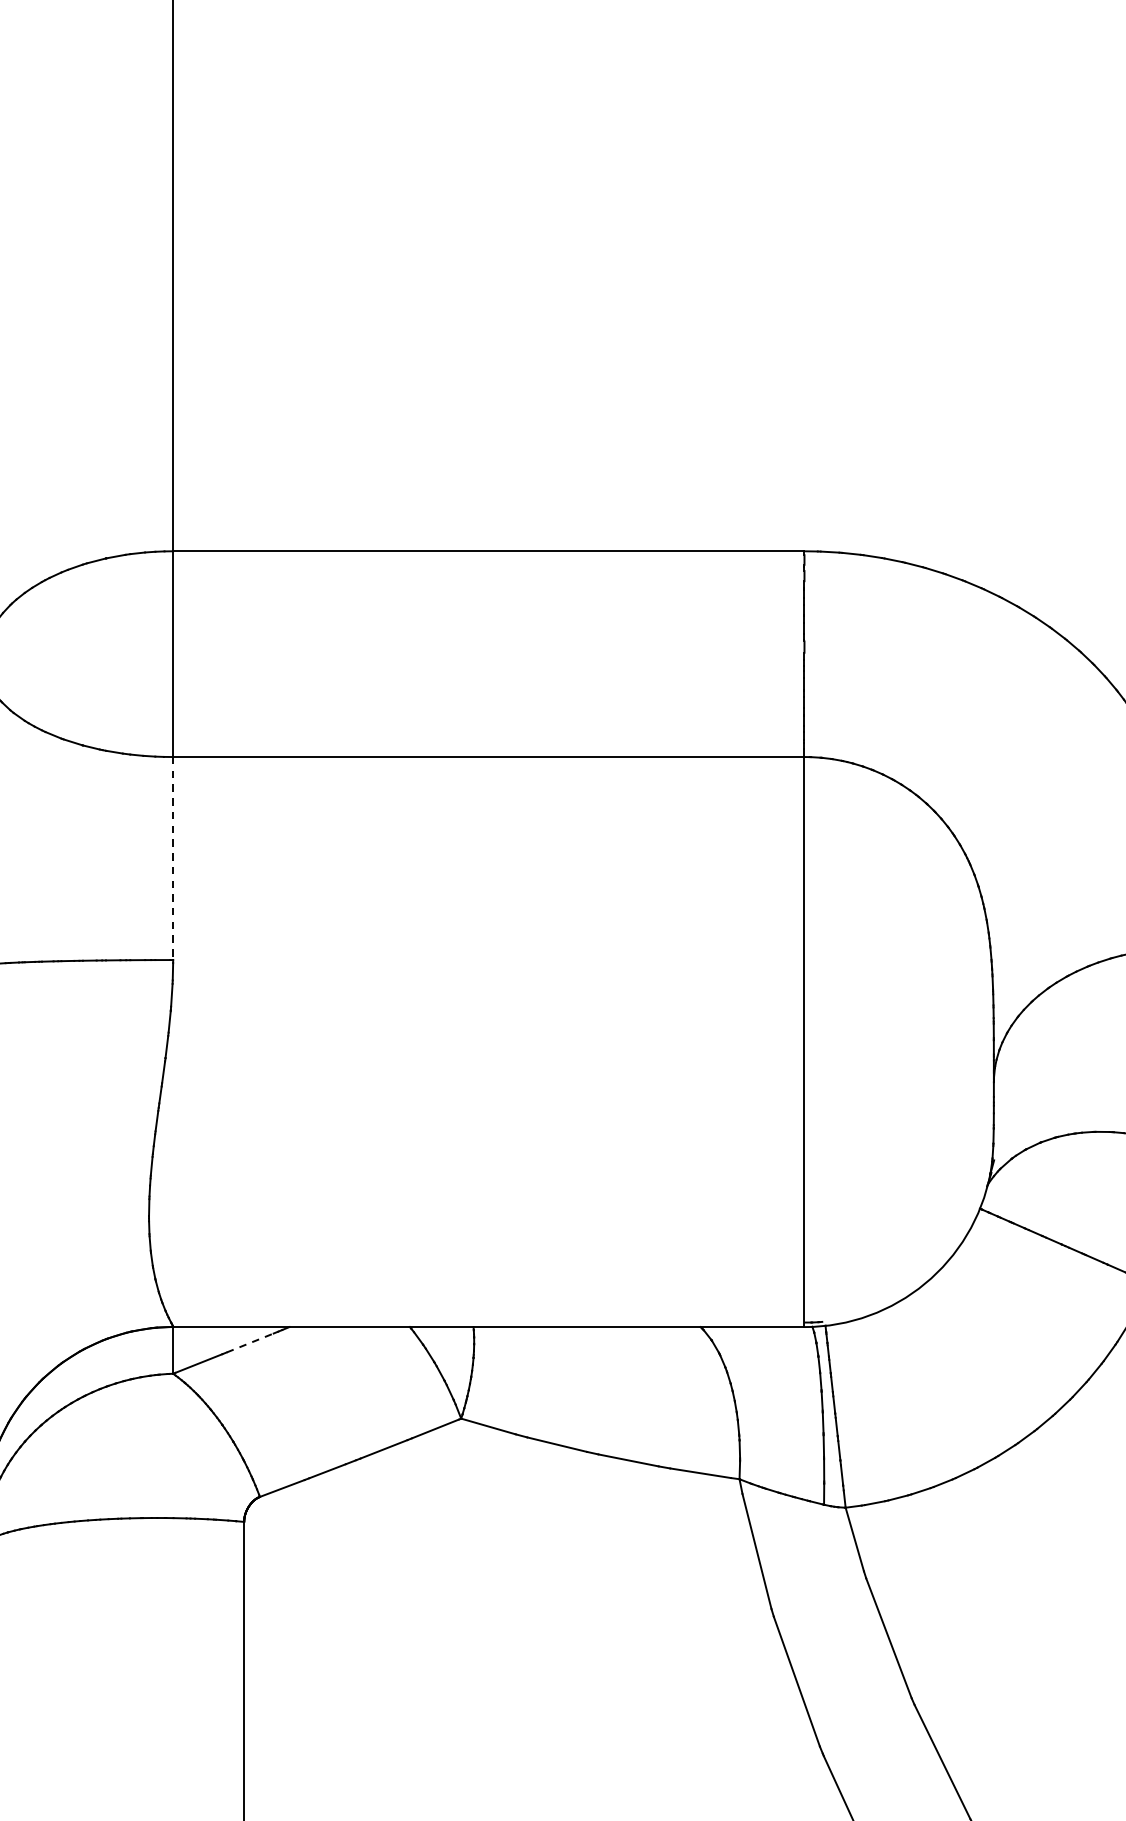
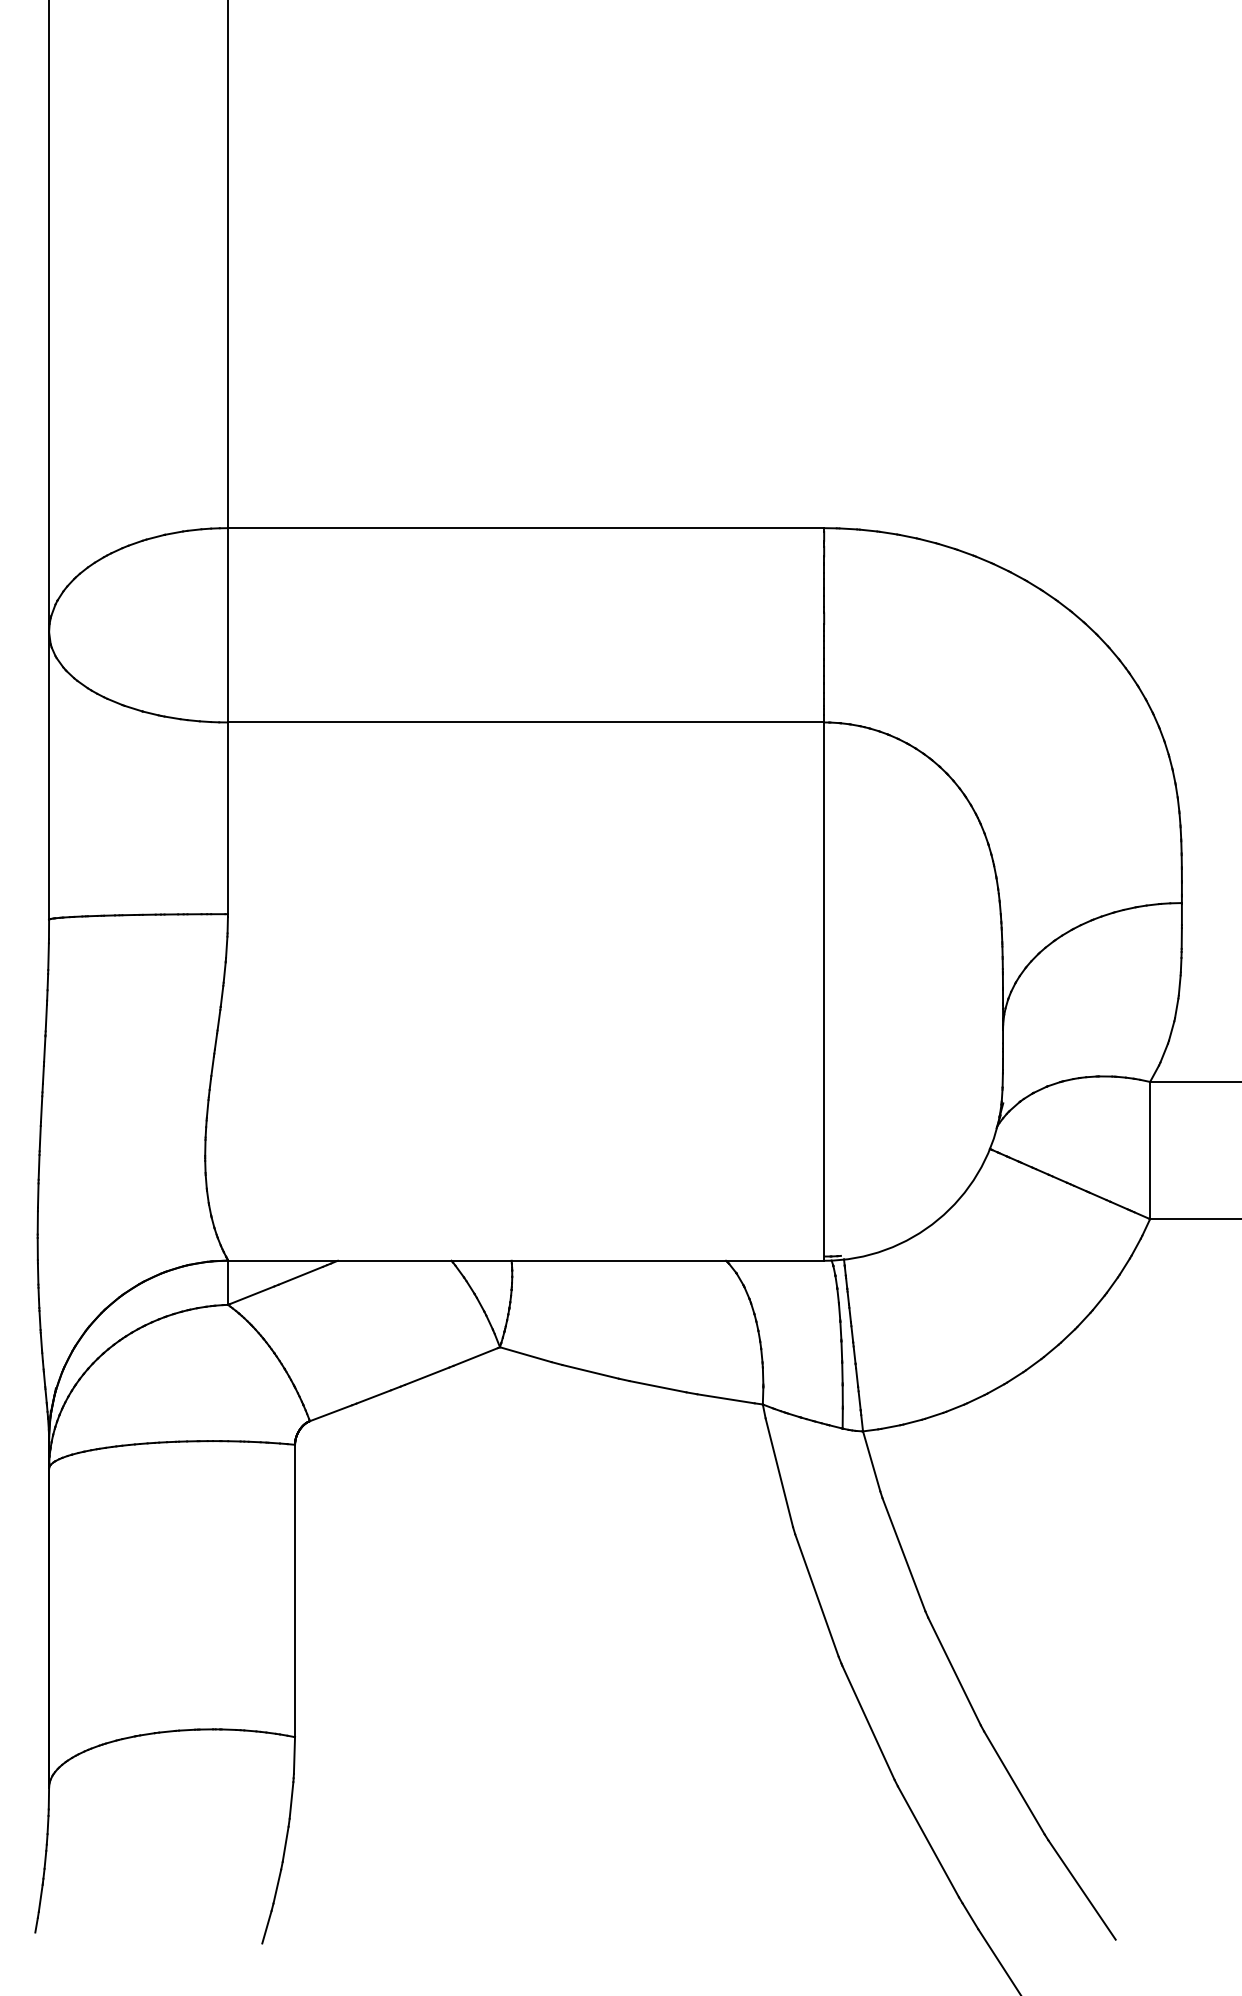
line: (172, 858) -> (227, 818), dashed -> solid
line: (249, 1342) -> (300, 1275), dashed -> solid

